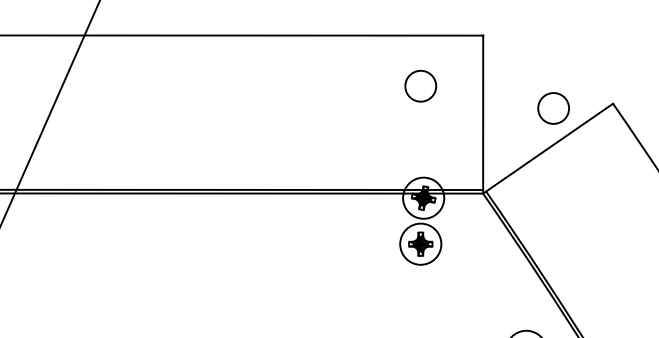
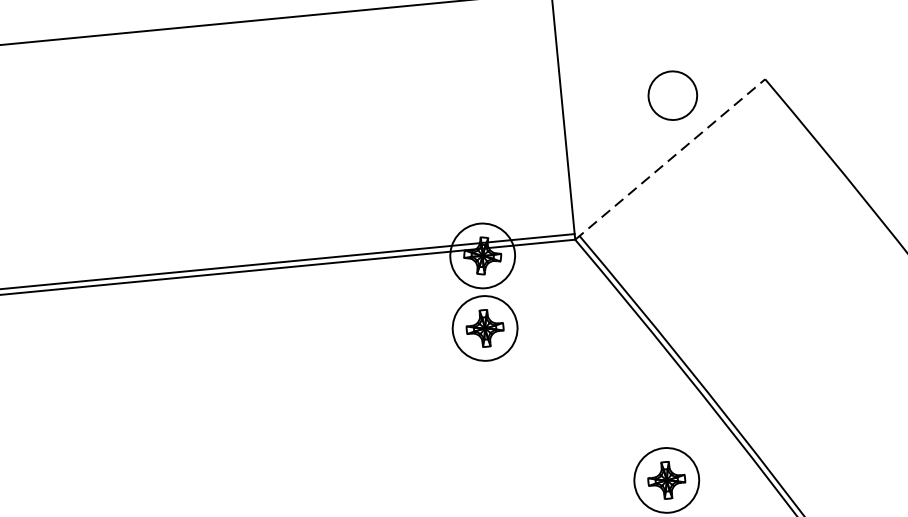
circle: (420, 85) -> (460, 79), removed
line: (548, 148) -> (670, 159), solid -> dashed

